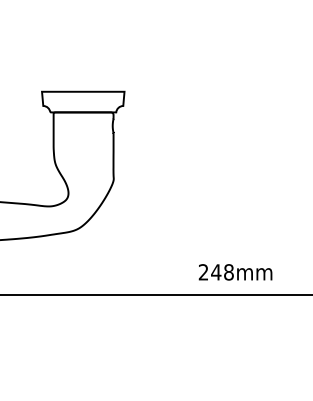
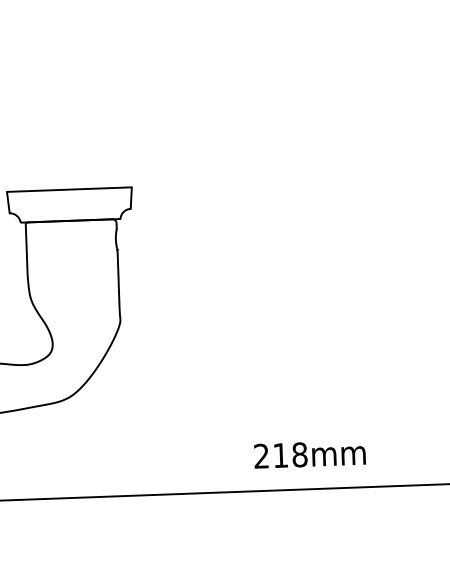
text: (216, 272) -> (281, 455), 248mm -> 218mm

